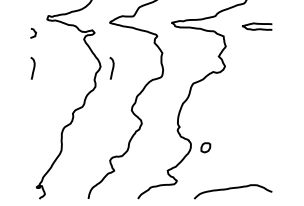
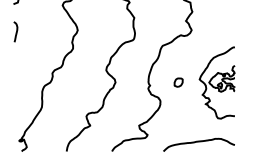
curve: (112, 68) -> (88, 32), removed
part: (252, 123) -> (216, 82), added
part: (205, 147) -> (178, 82), moved

